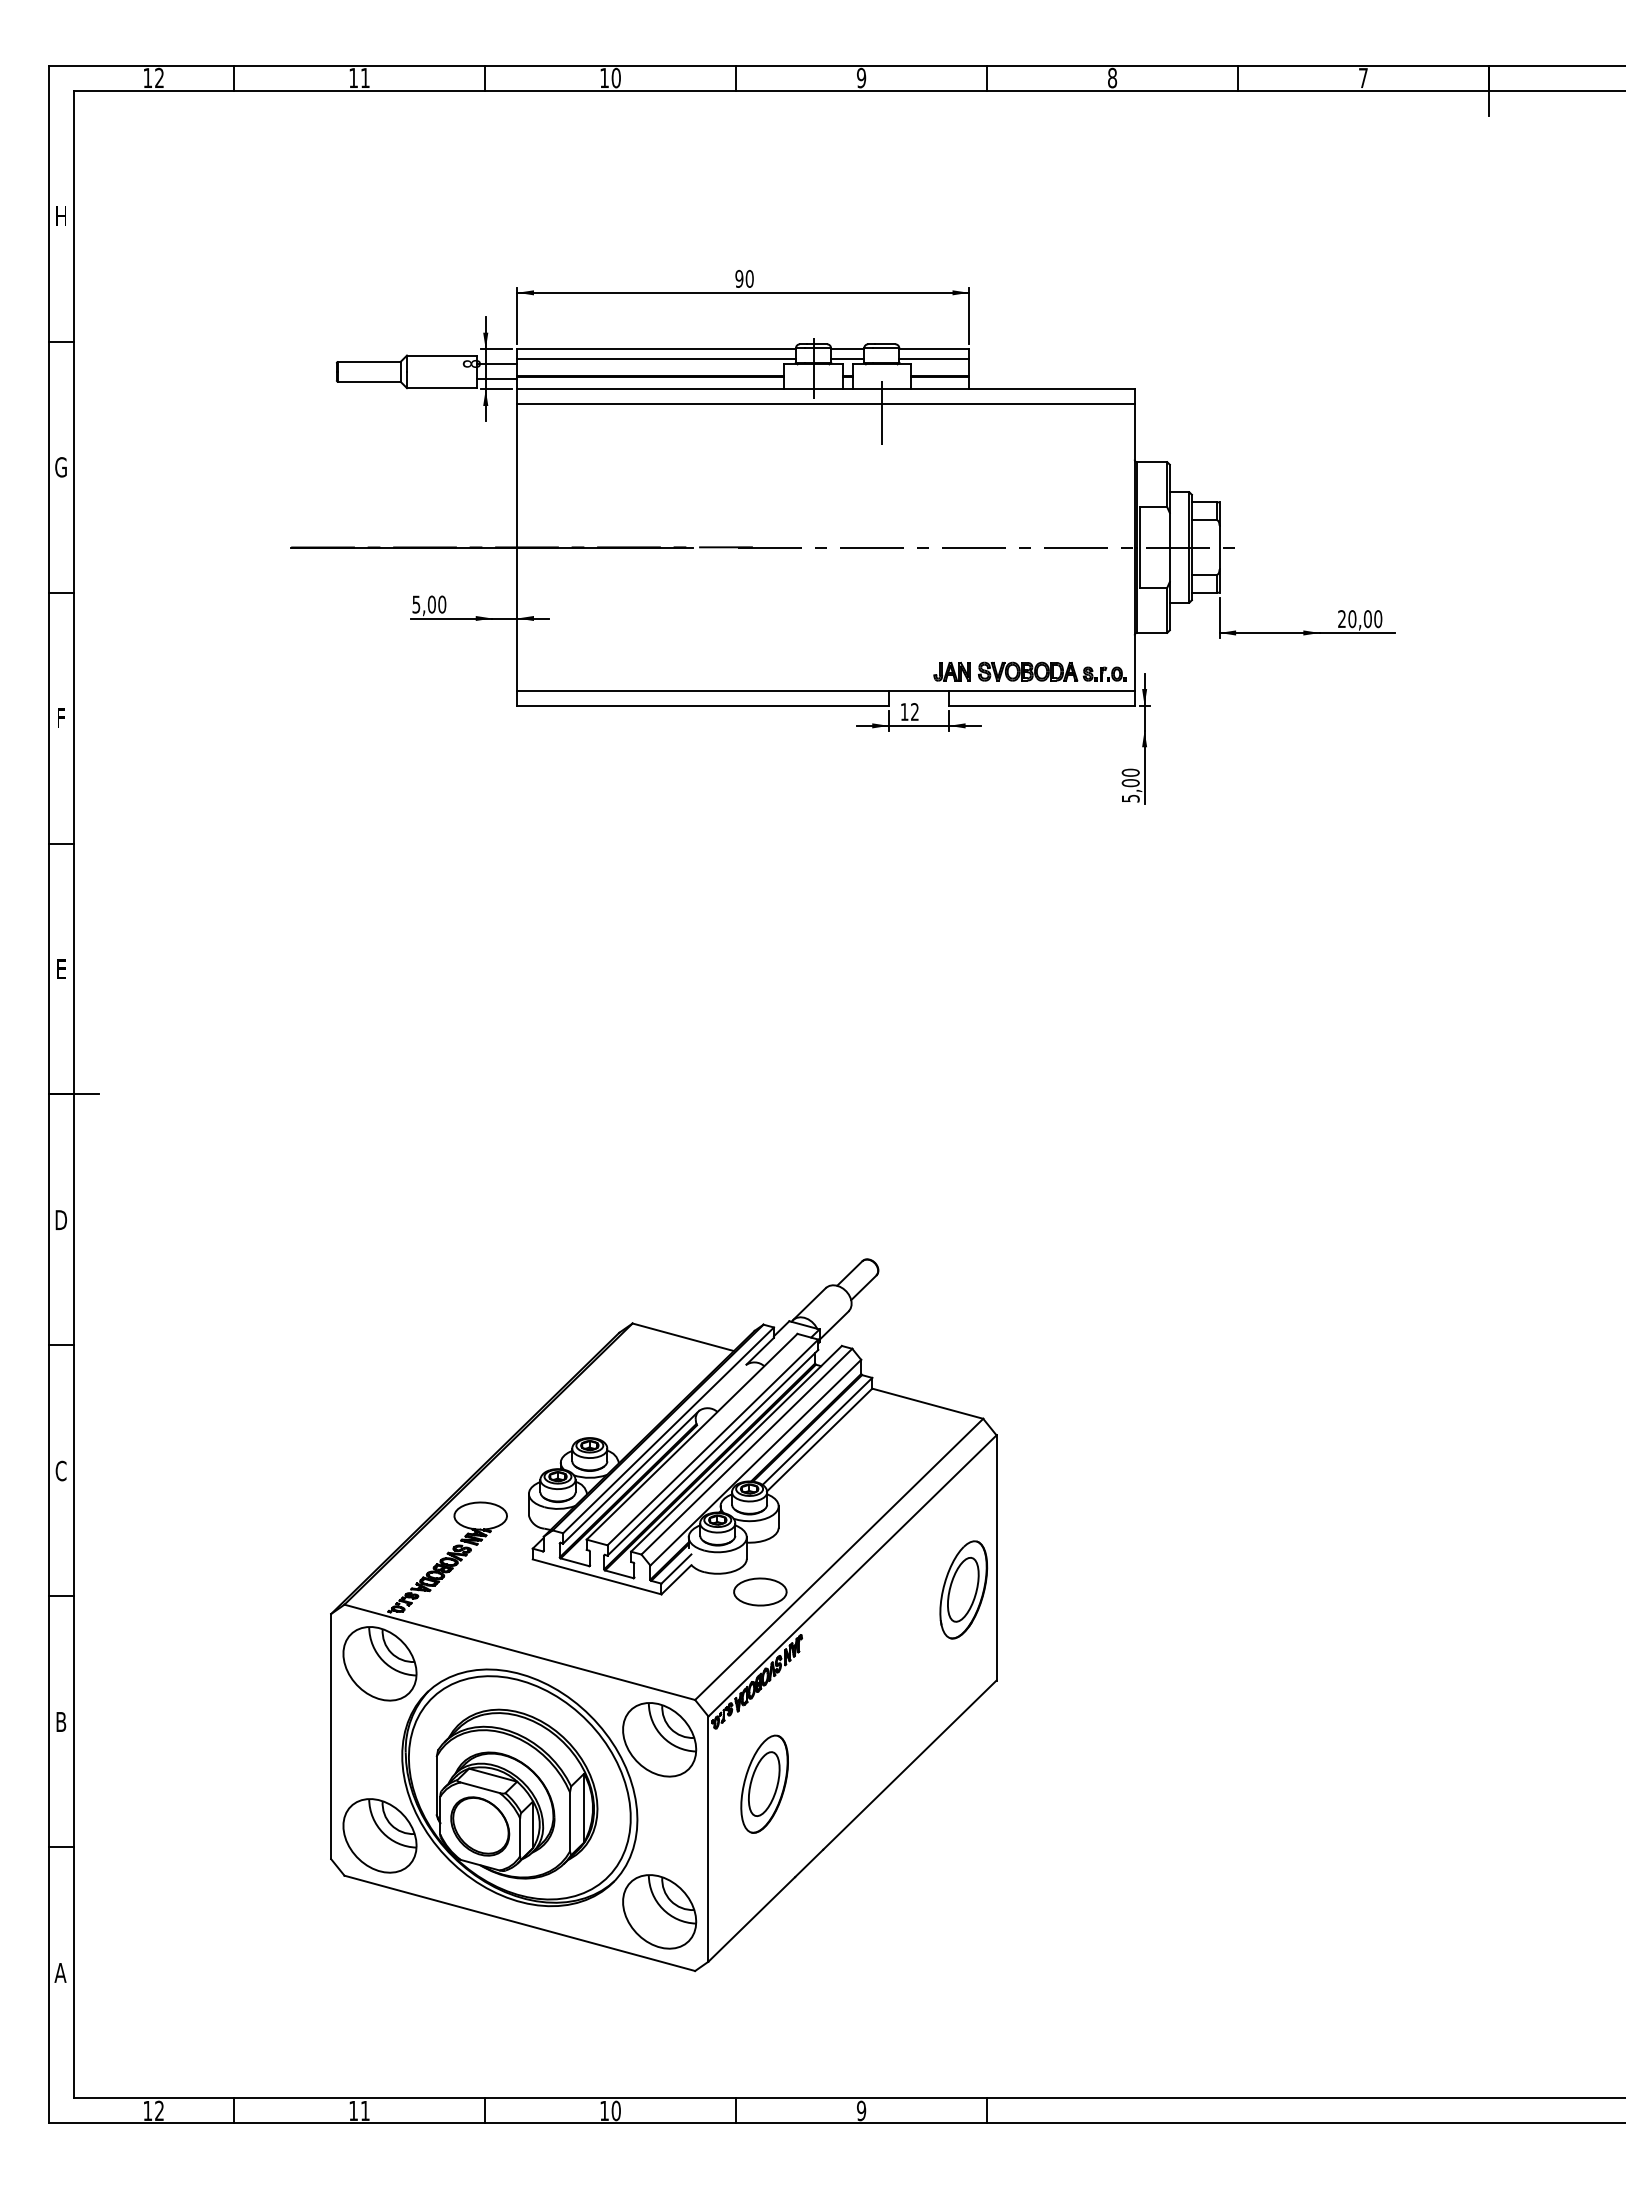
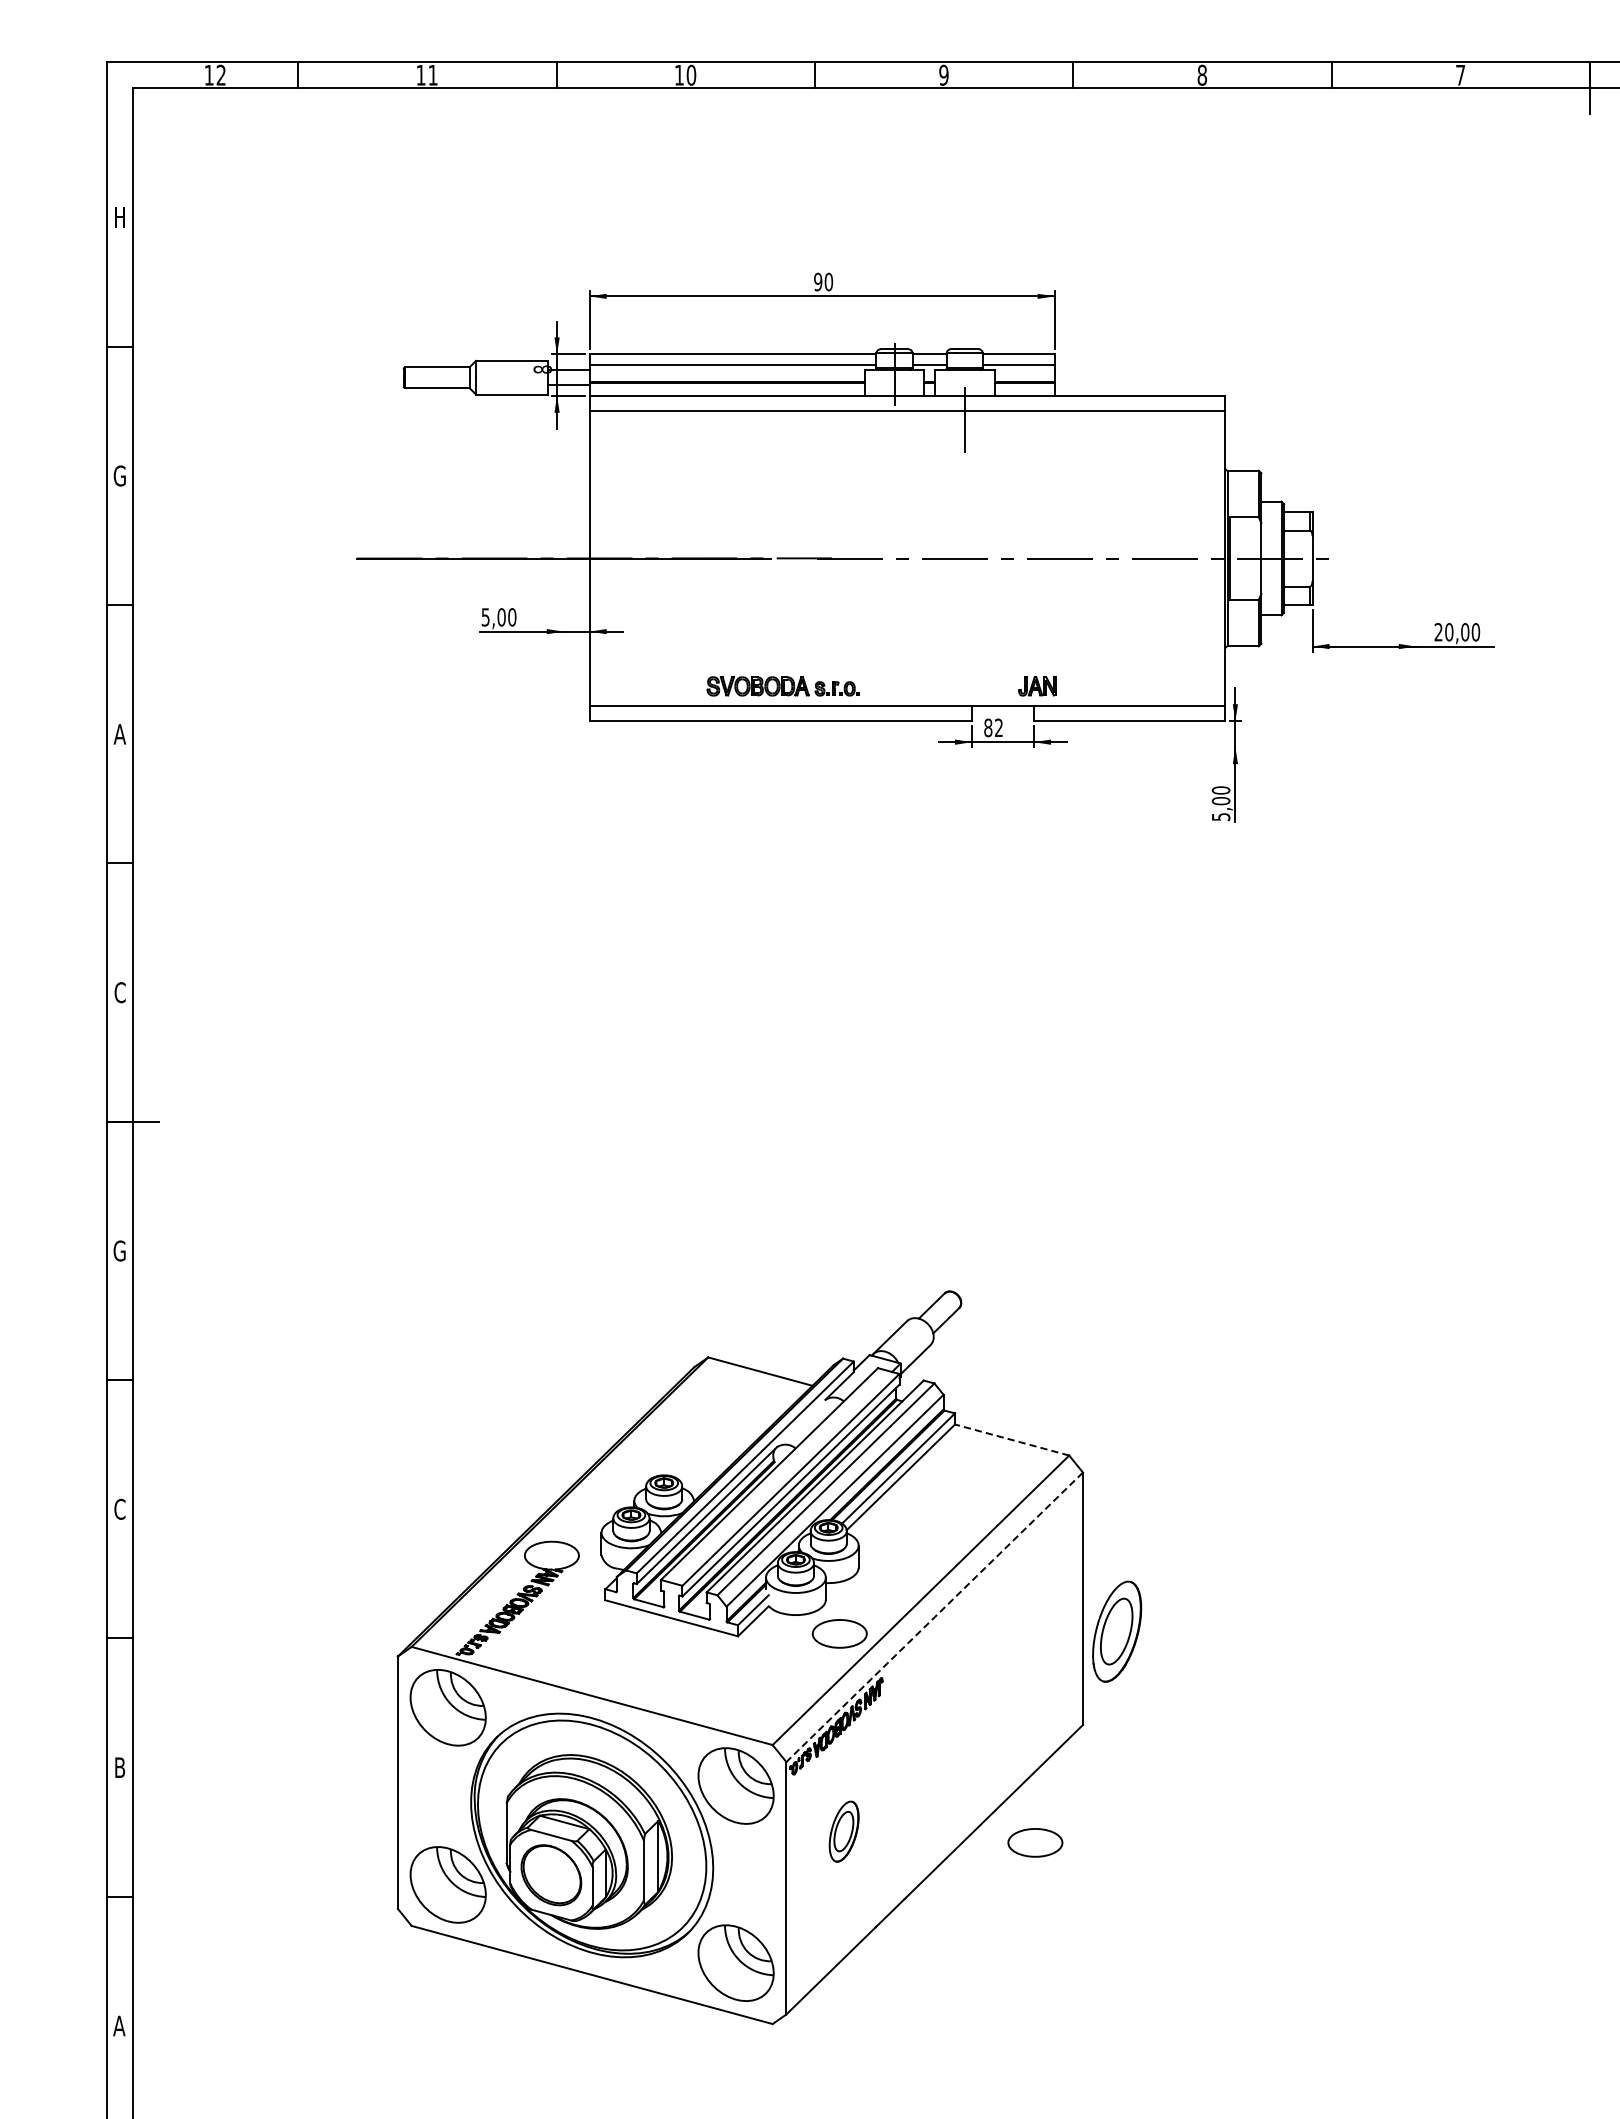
part: (1052, 671) -> (783, 686), moved
text: (904, 712) -> (988, 728), 12 -> 82
text: (60, 718) -> (119, 734), F -> A
text: (61, 969) -> (120, 992), E -> C
text: (60, 1219) -> (119, 1250), D -> G
line: (927, 1403) -> (1011, 1439), solid -> dashed
line: (852, 1576) -> (934, 1617), solid -> dashed
part: (963, 1589) -> (1116, 1631), moved
part: (764, 1783) -> (844, 1831), size x0.6
part: (950, 1794) -> (1035, 1842), added

